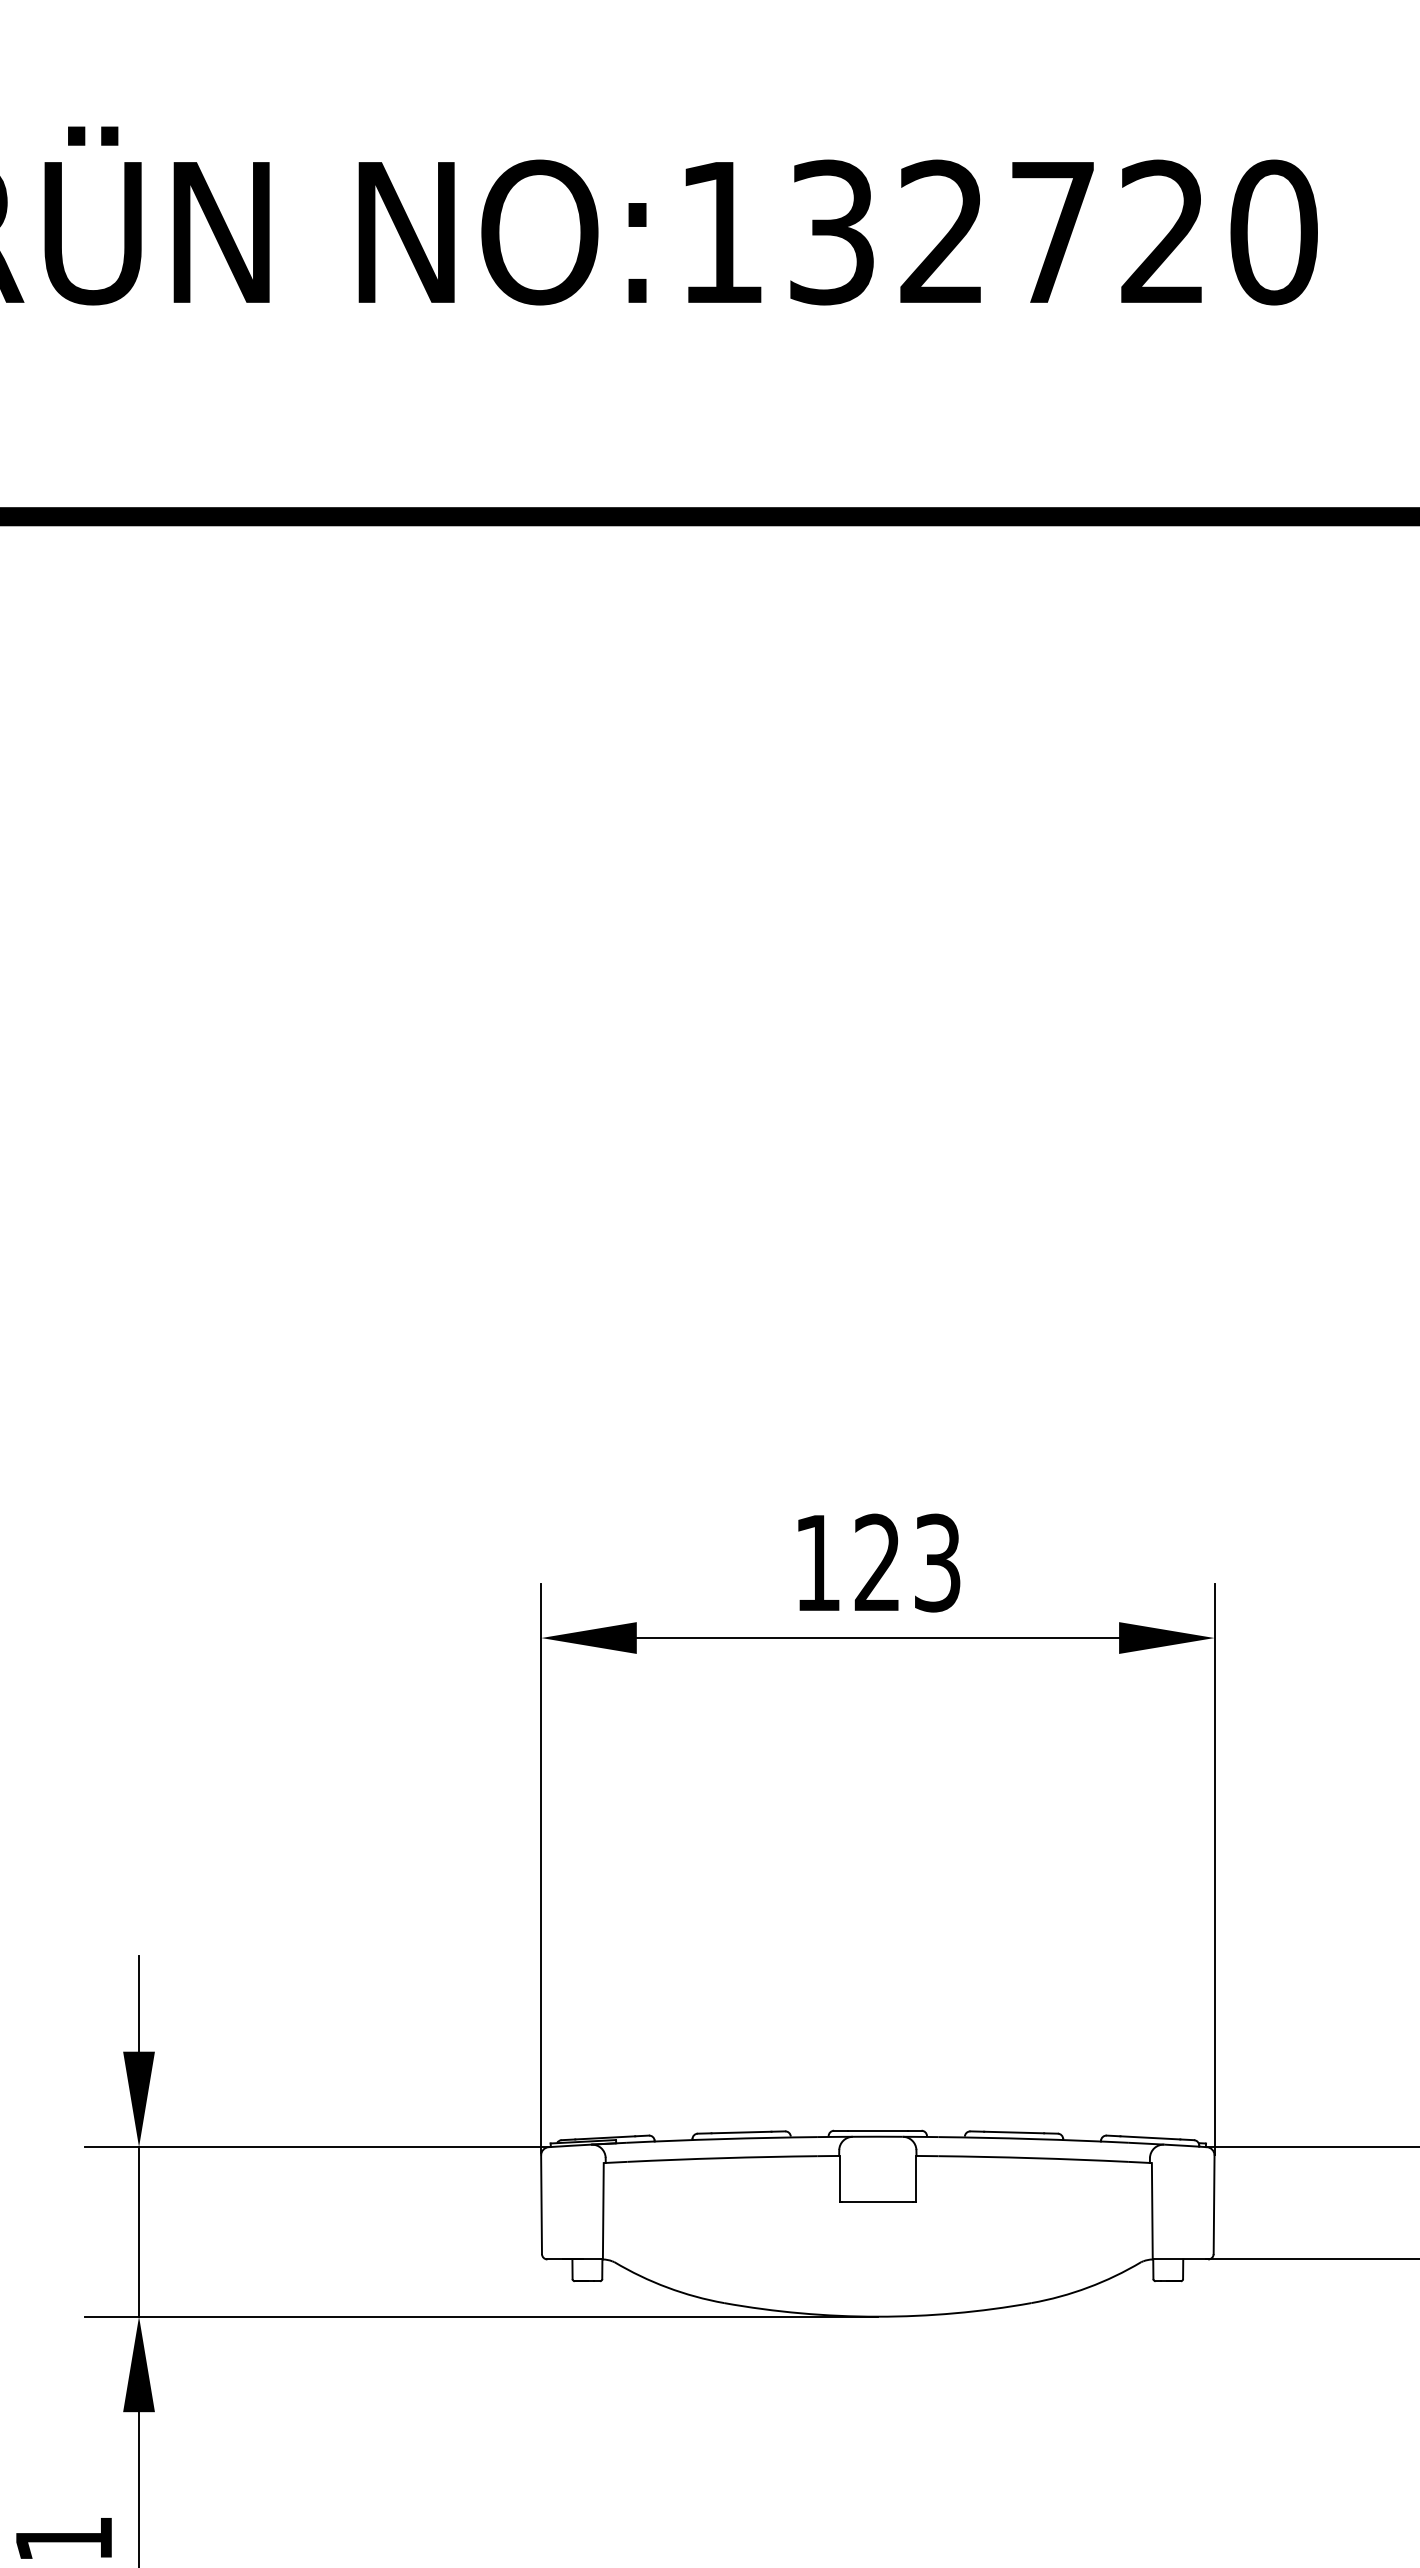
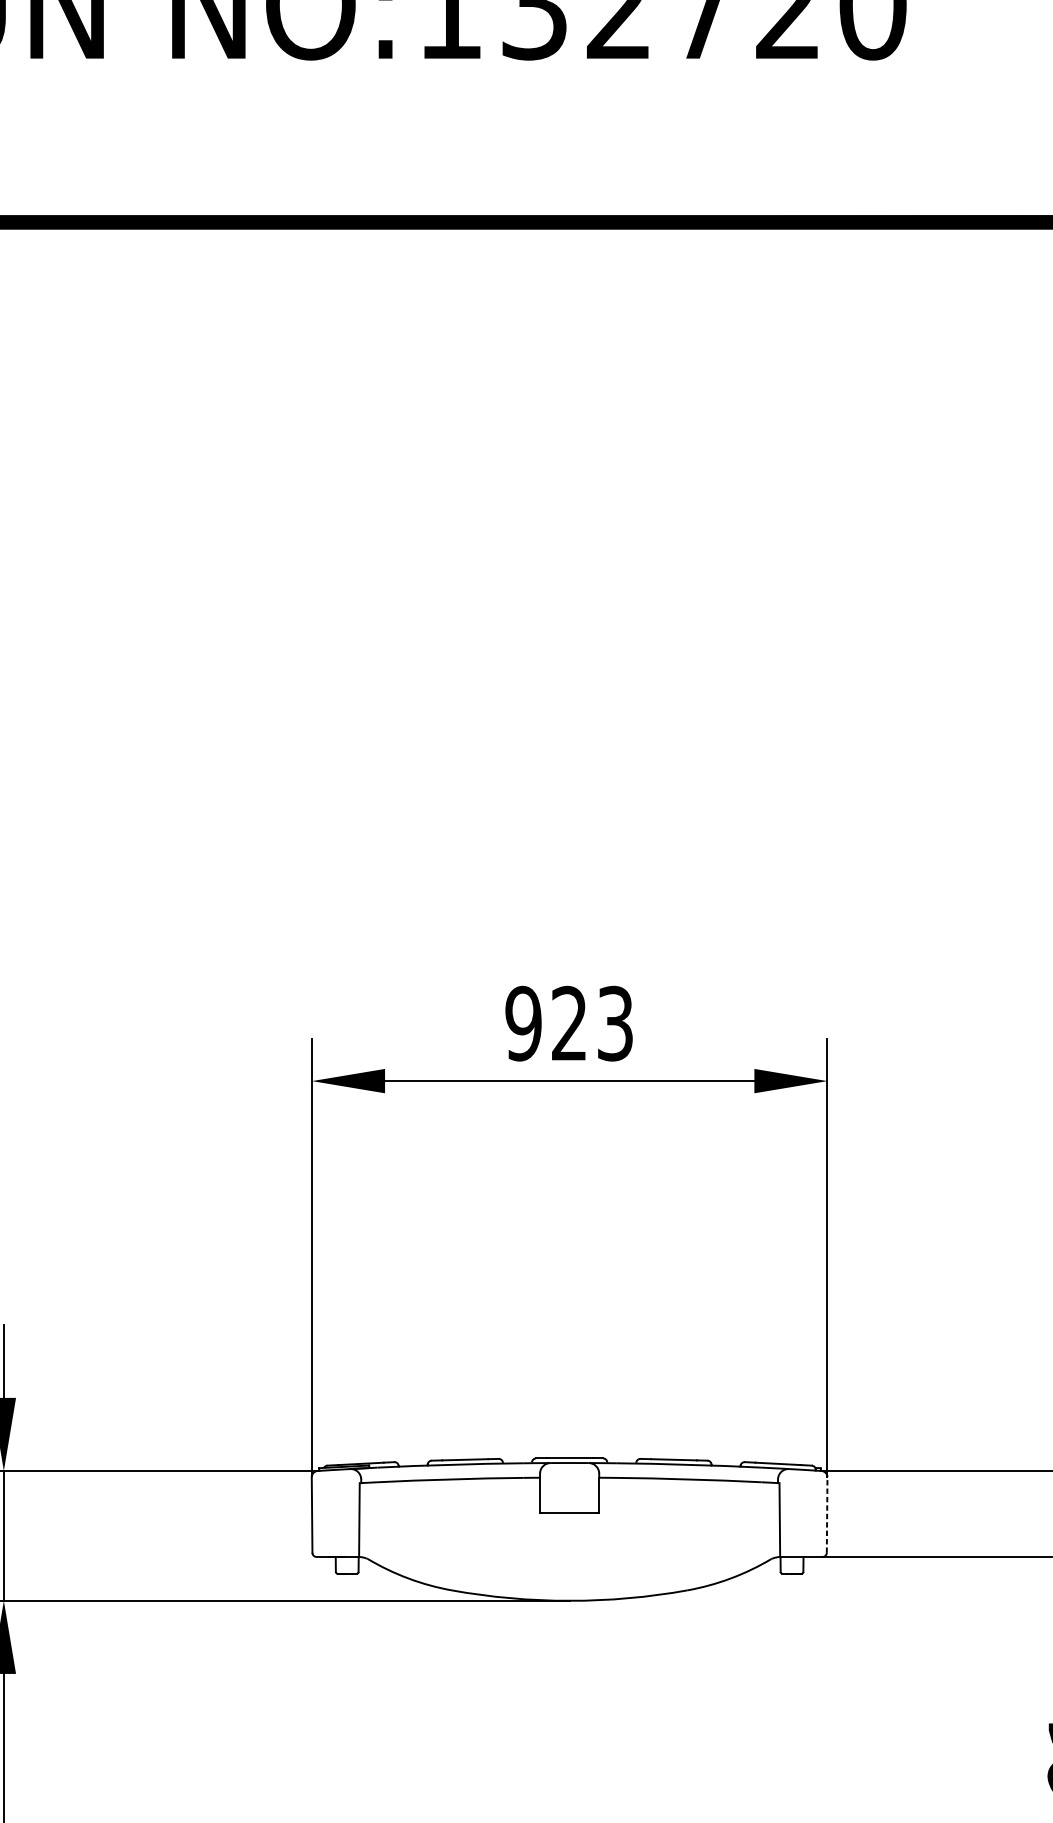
text: (817, 1562) -> (523, 1023), 123 -> 923
line: (1214, 2204) -> (827, 1514), solid -> dashed

